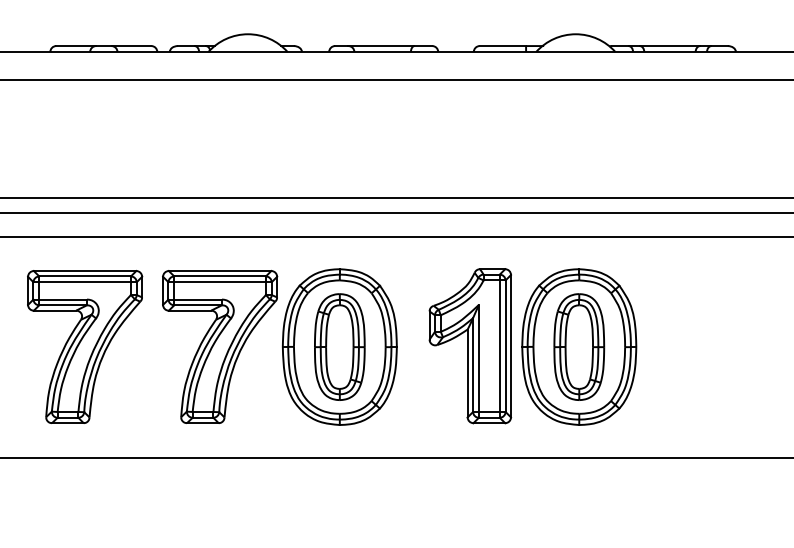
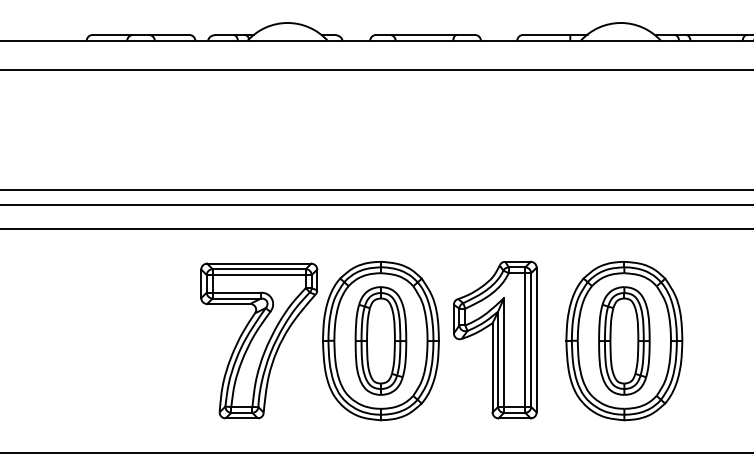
part: (85, 346) -> (122, 340), removed
part: (470, 346) -> (495, 340), moved

